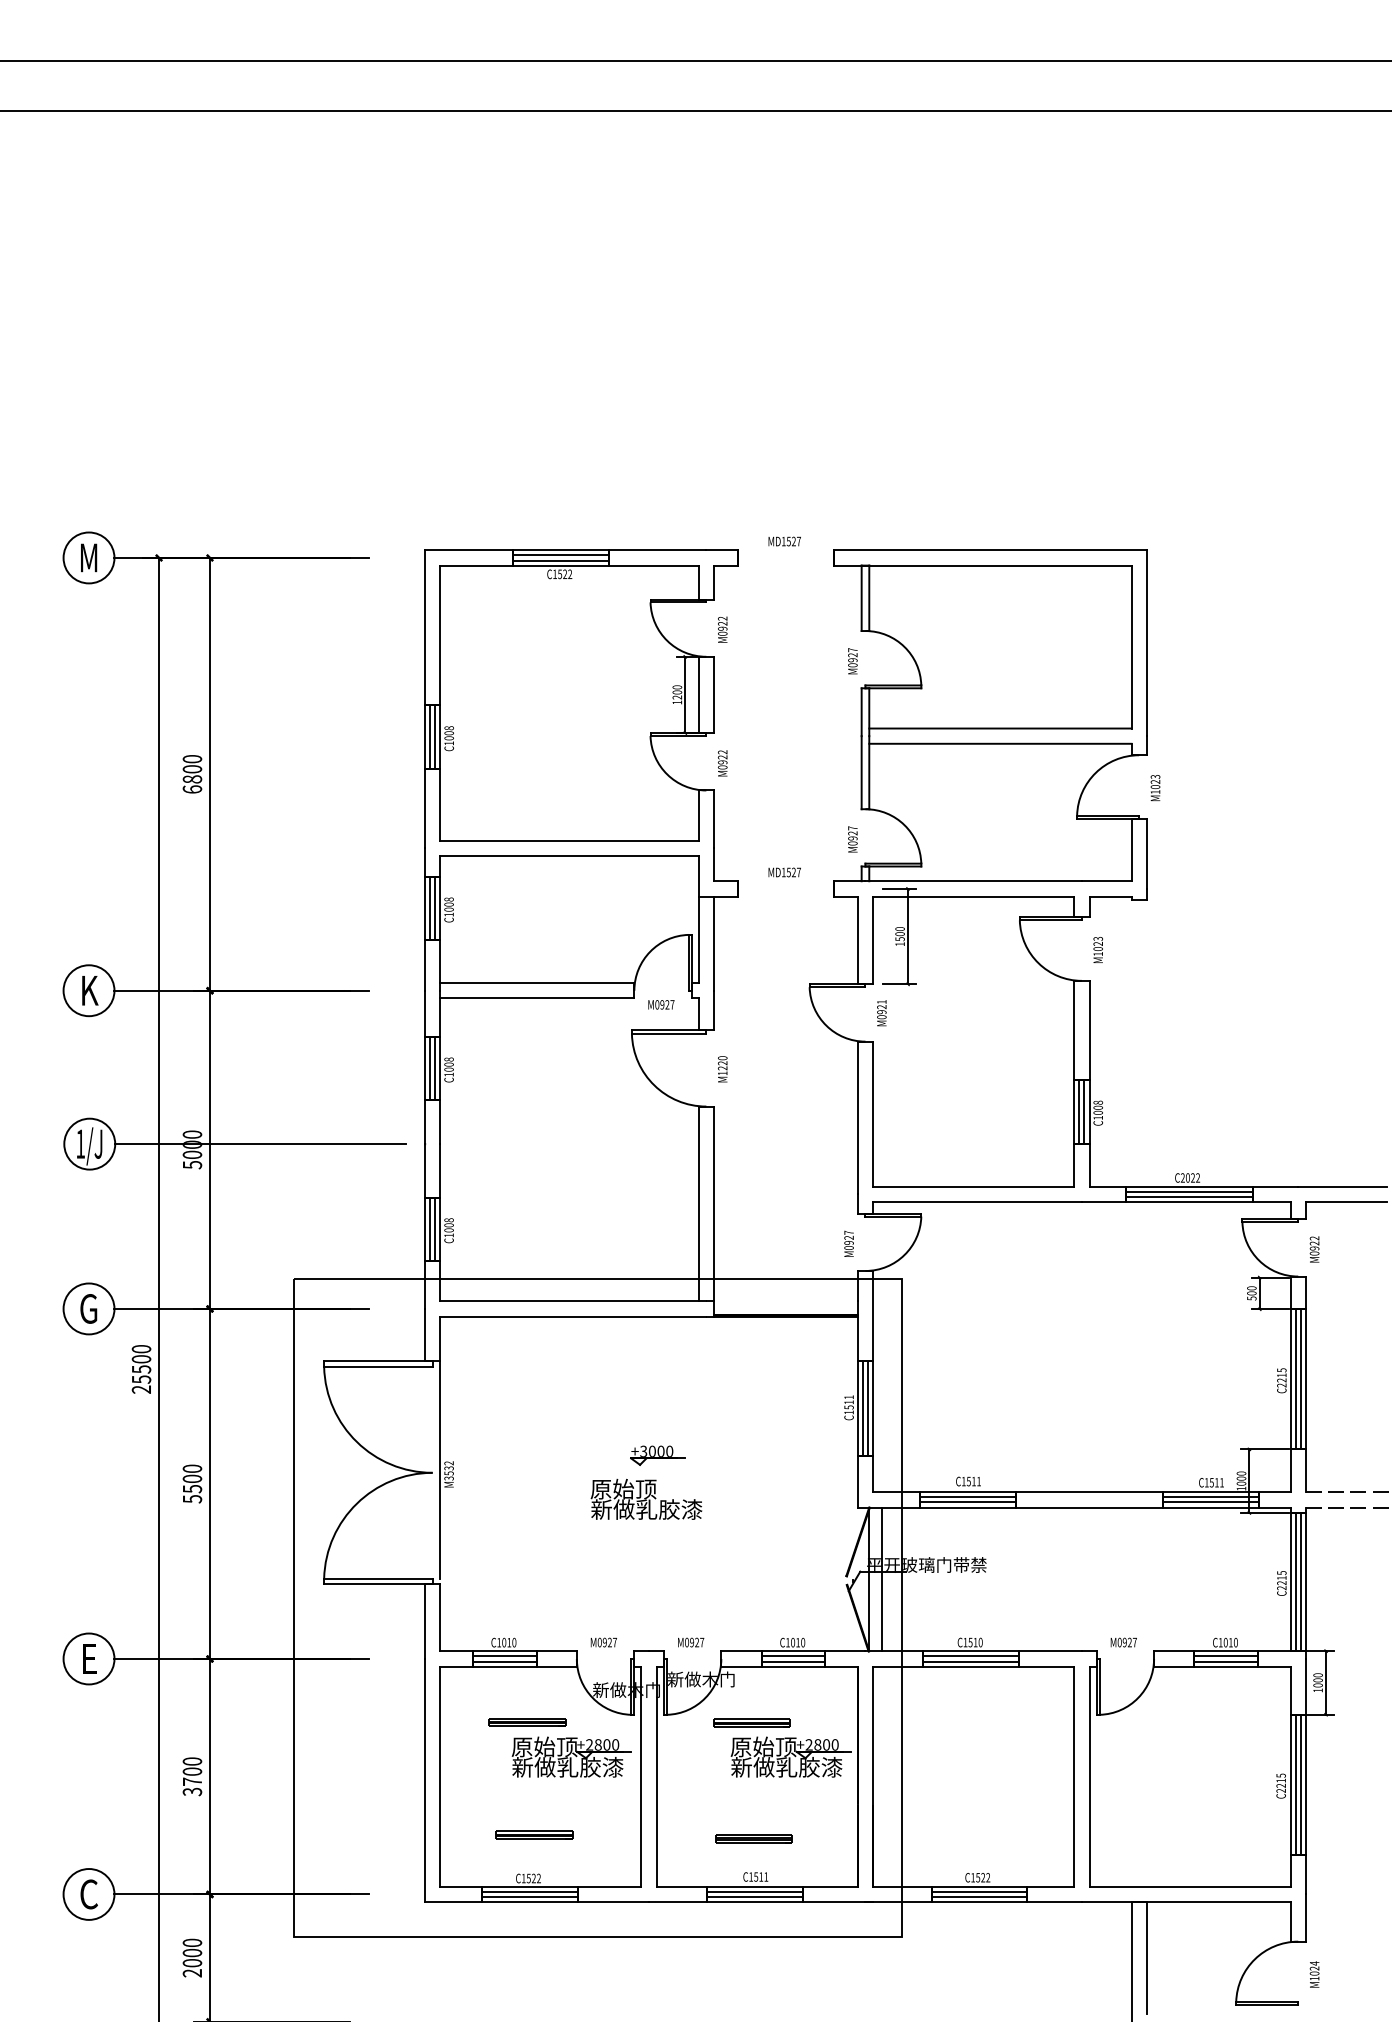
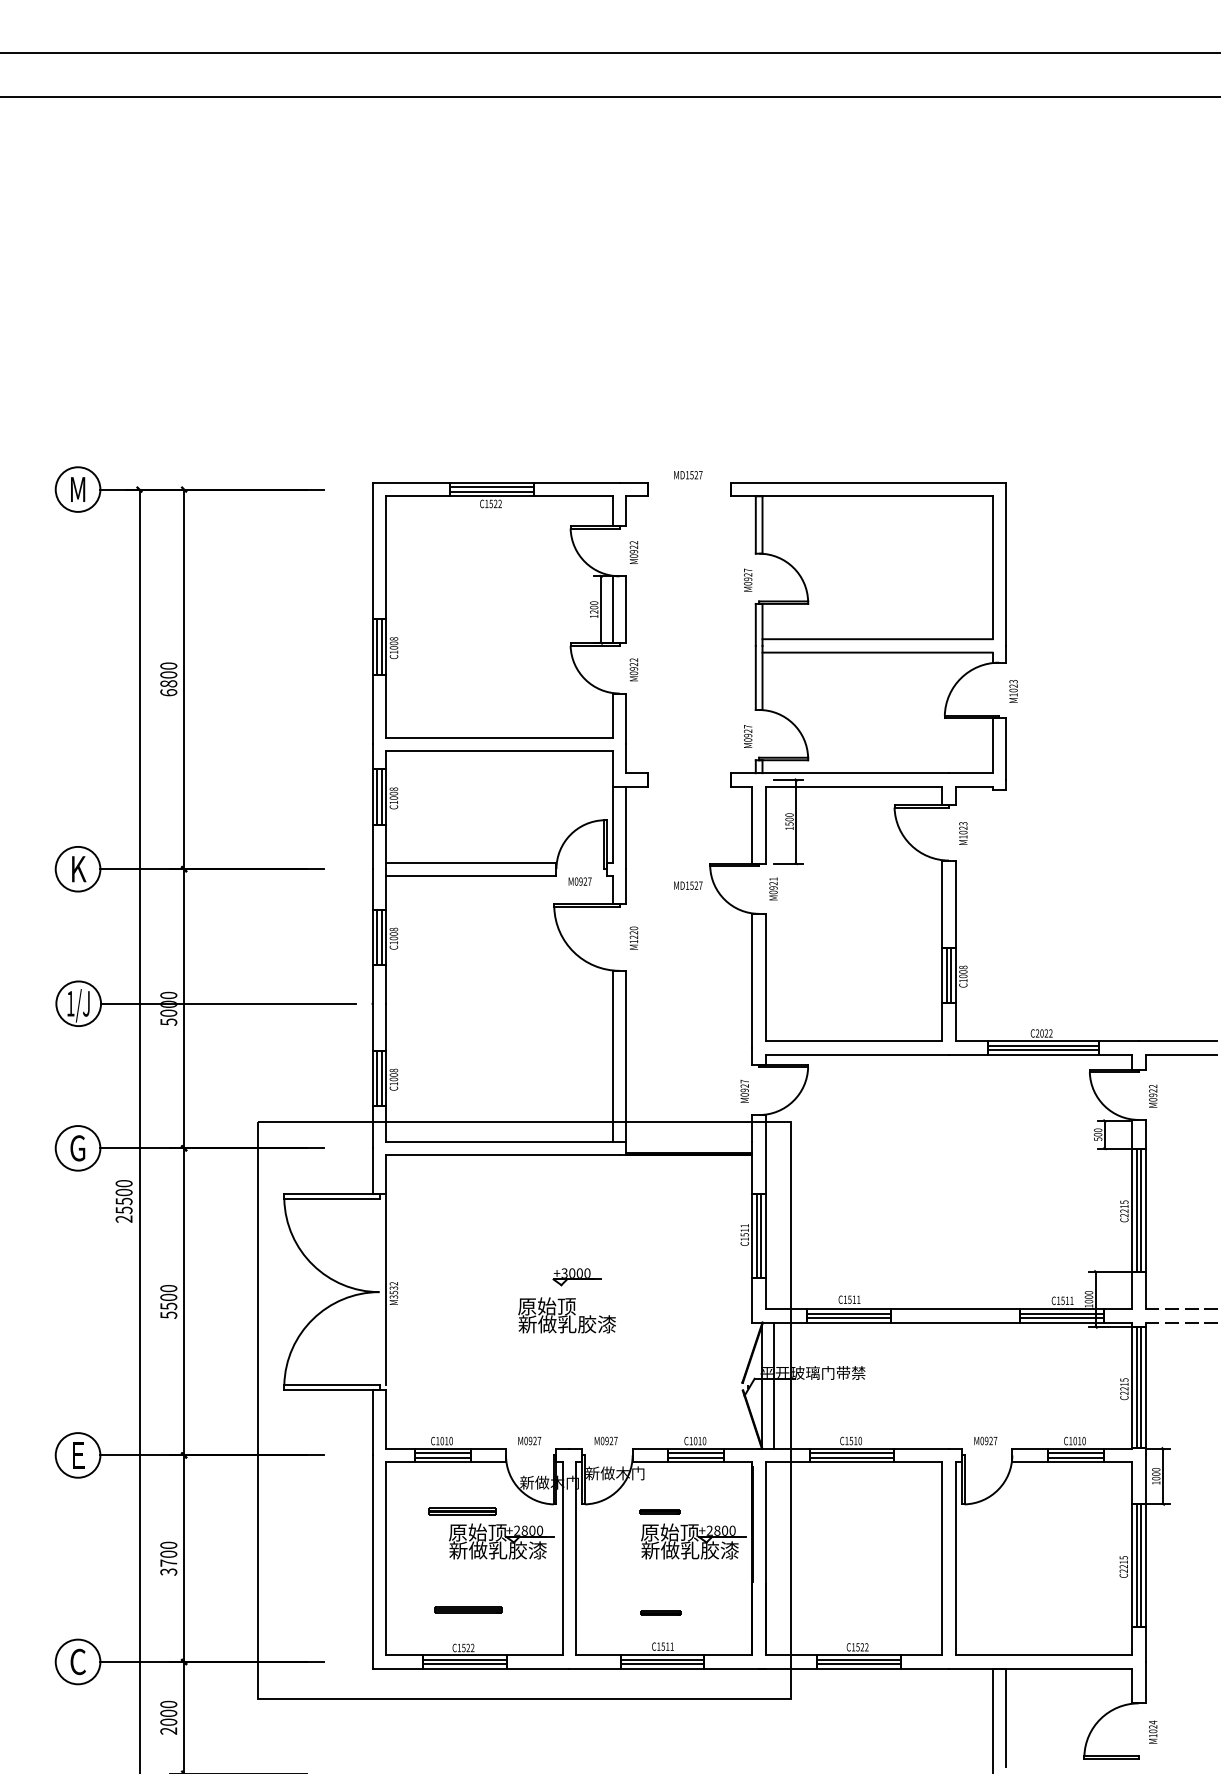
text: (784, 872) -> (688, 885), moved
part: (751, 1722) -> (659, 1511), size x0.6
part: (753, 1838) -> (660, 1612), size x0.6

